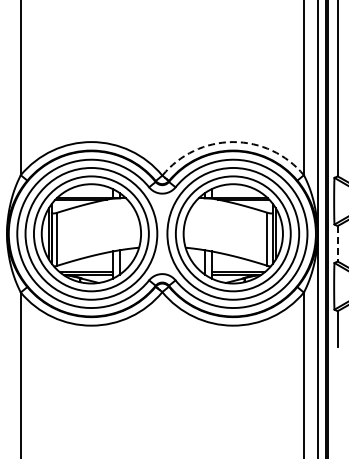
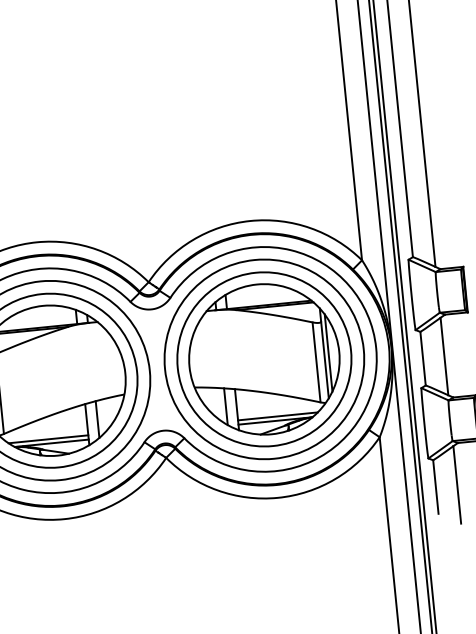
arc: (233, 142) -> (250, 221), dashed -> solid
line: (337, 243) -> (422, 358), dashed -> solid

